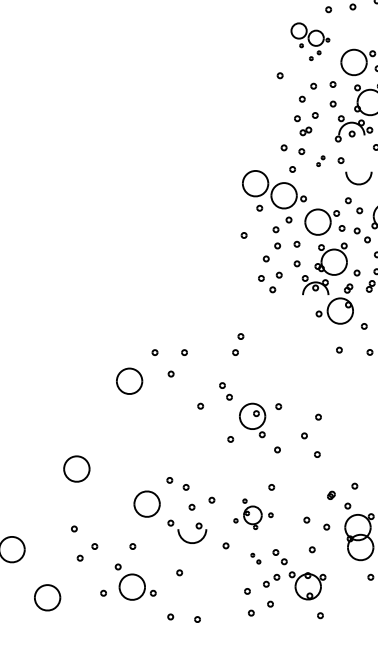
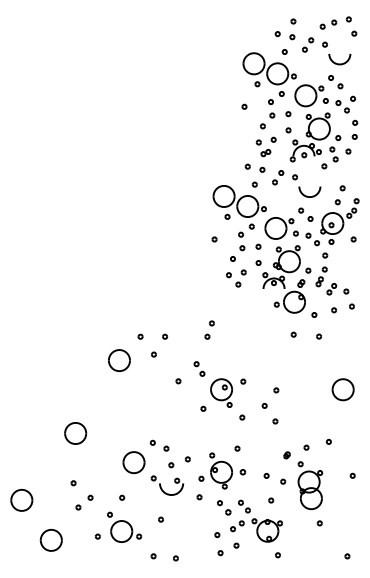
part: (310, 41) -> (269, 78), size x1.67
part: (321, 160) -> (278, 177), size x1.67
part: (253, 513) -> (222, 470), size x1.43
part: (256, 558) -> (224, 507), size x1.67

